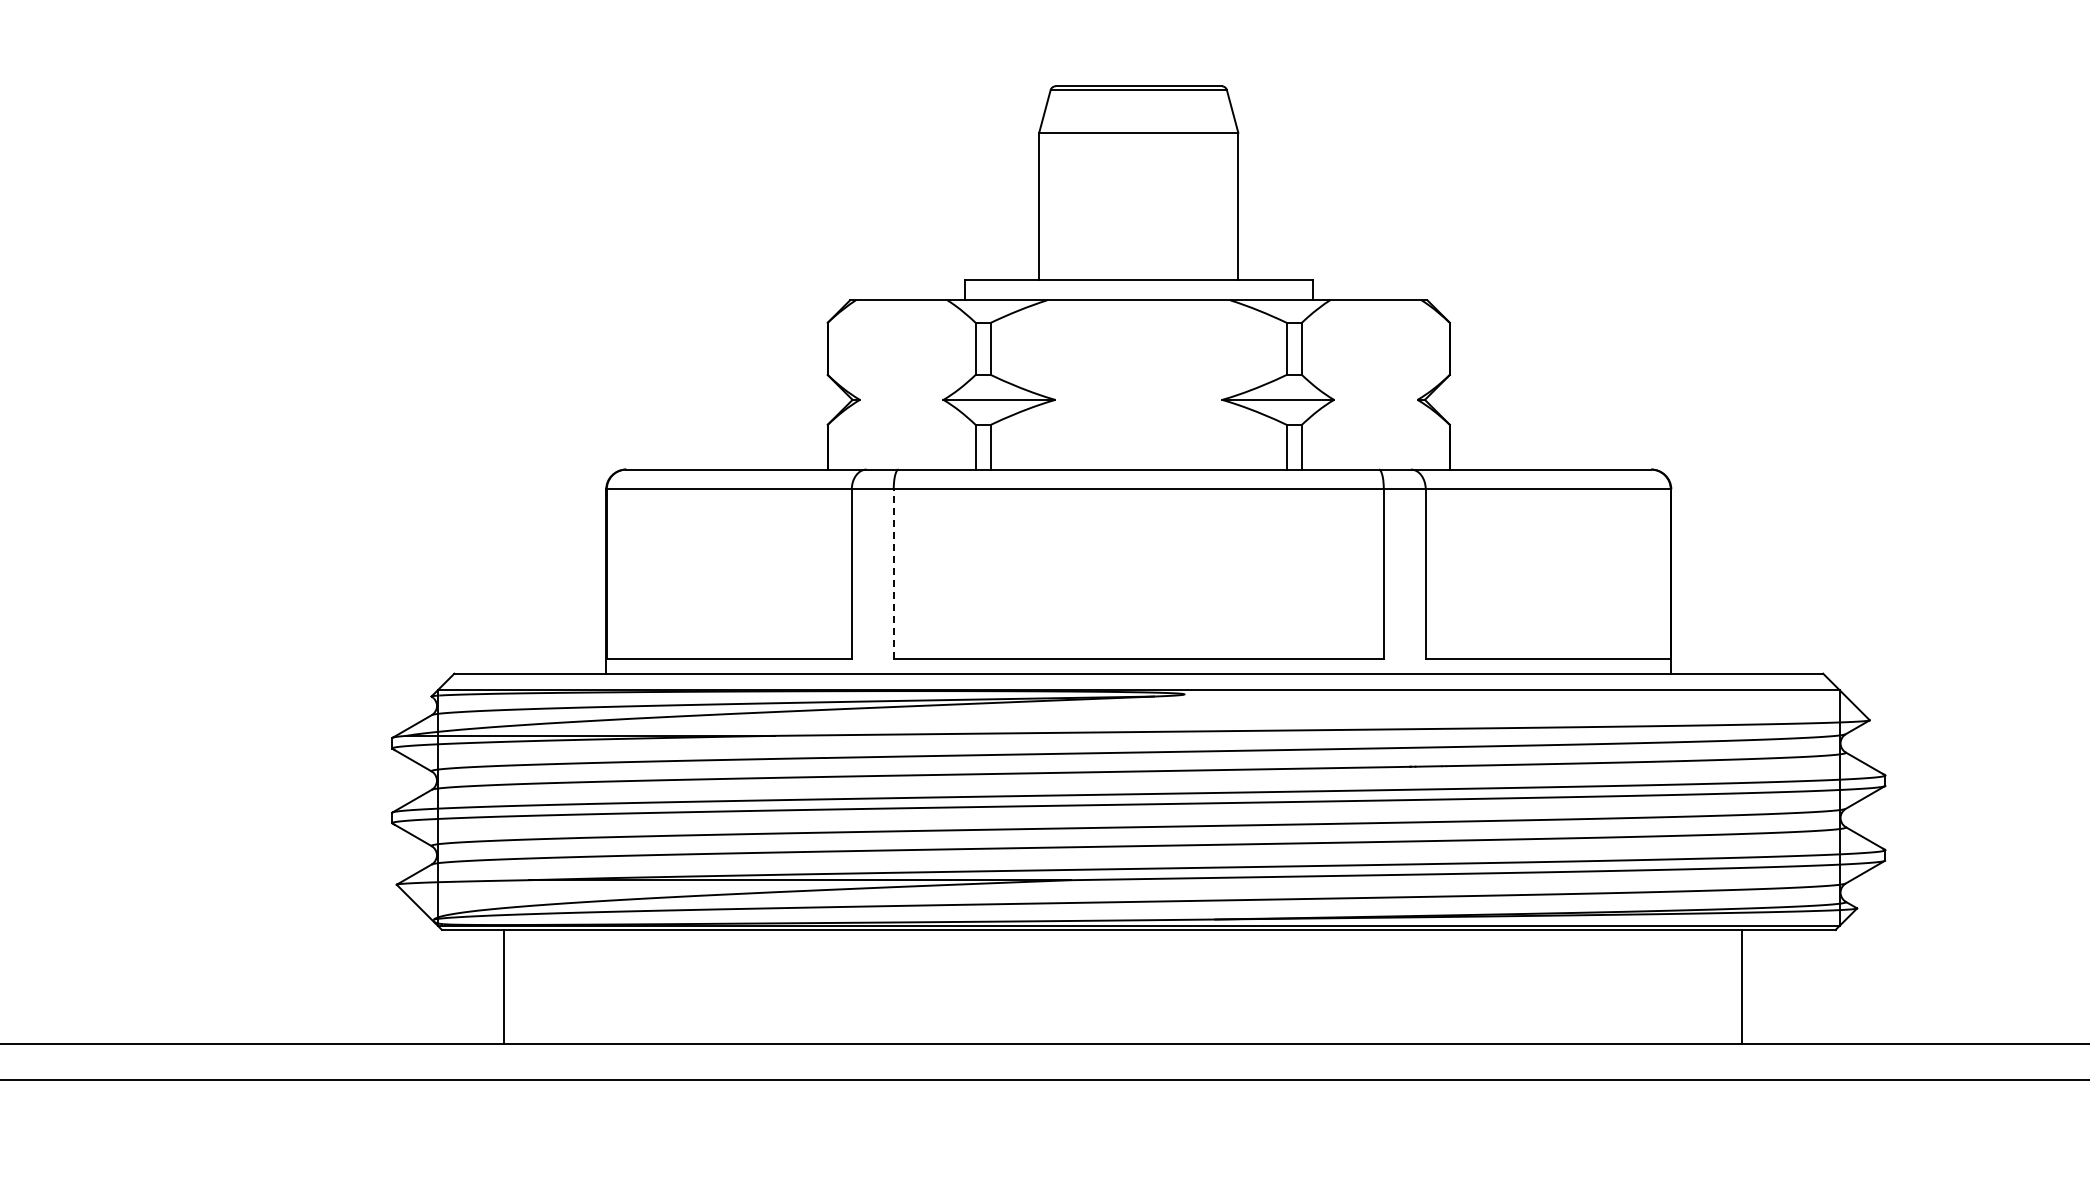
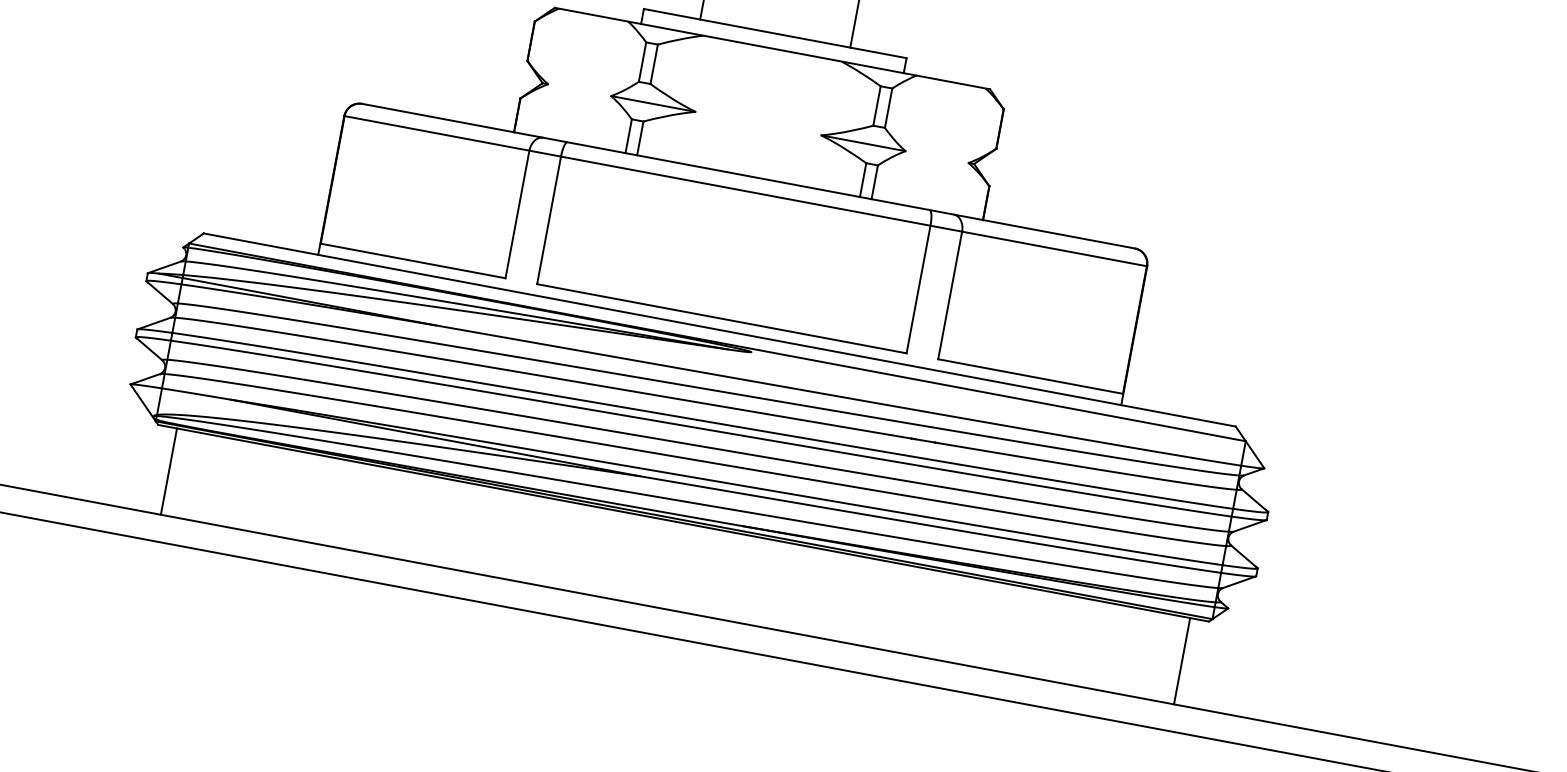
line: (893, 574) -> (548, 220), dashed -> solid
line: (503, 986) -> (168, 471), moved
line: (1741, 986) -> (1182, 660), moved

